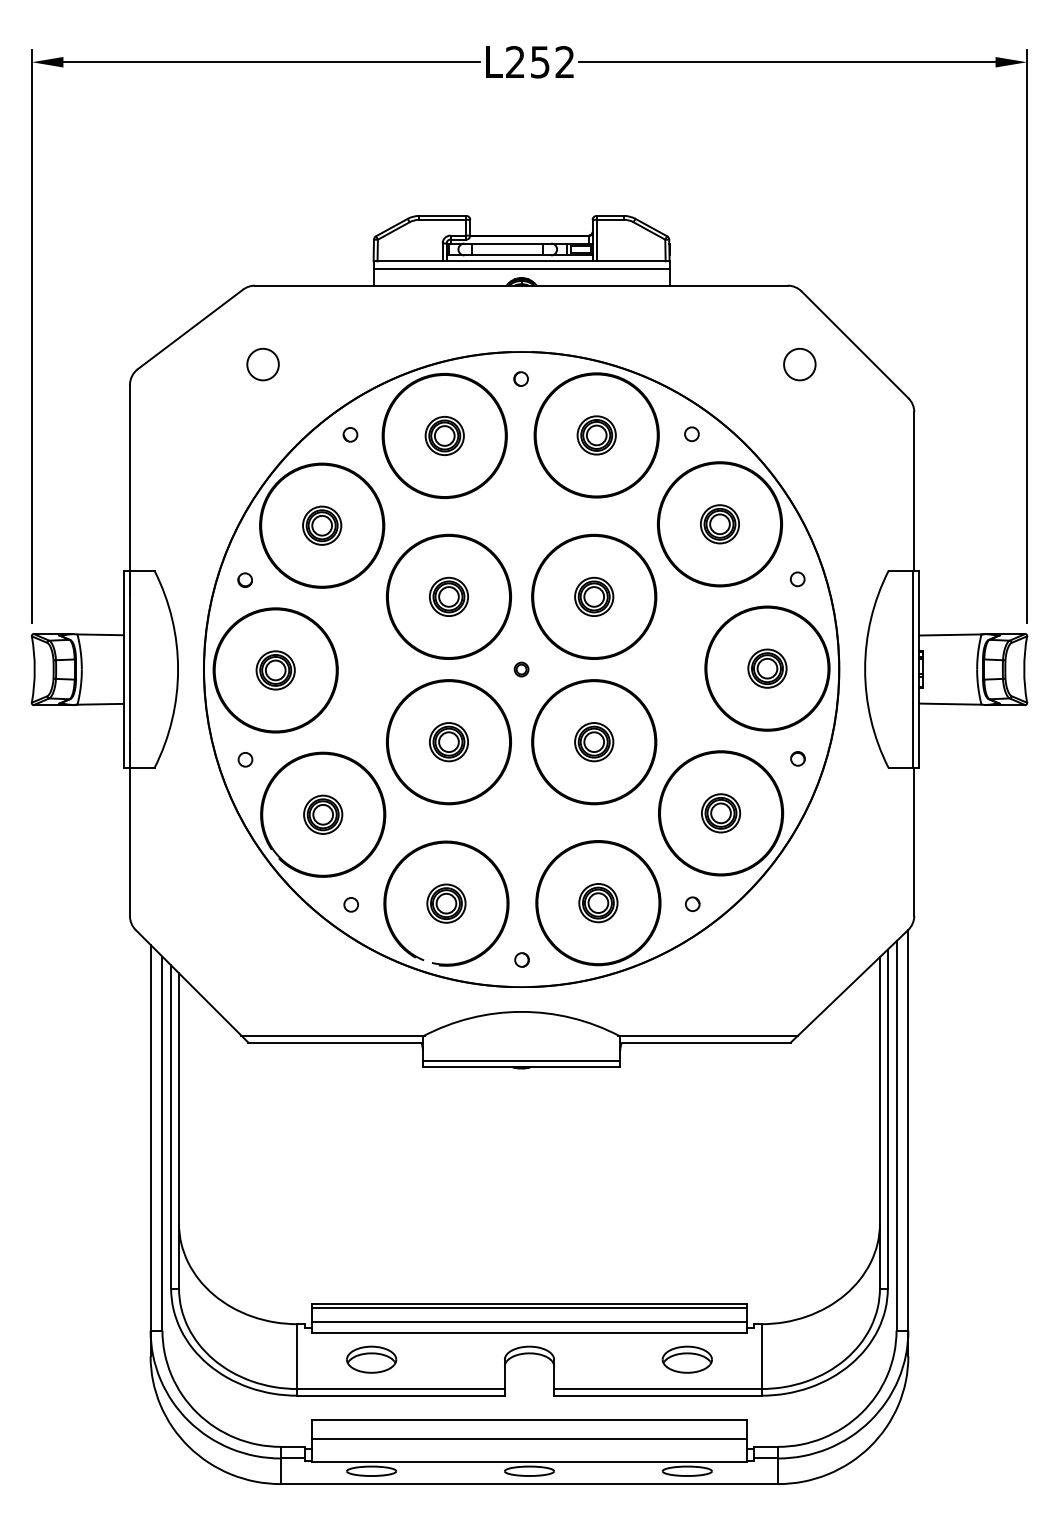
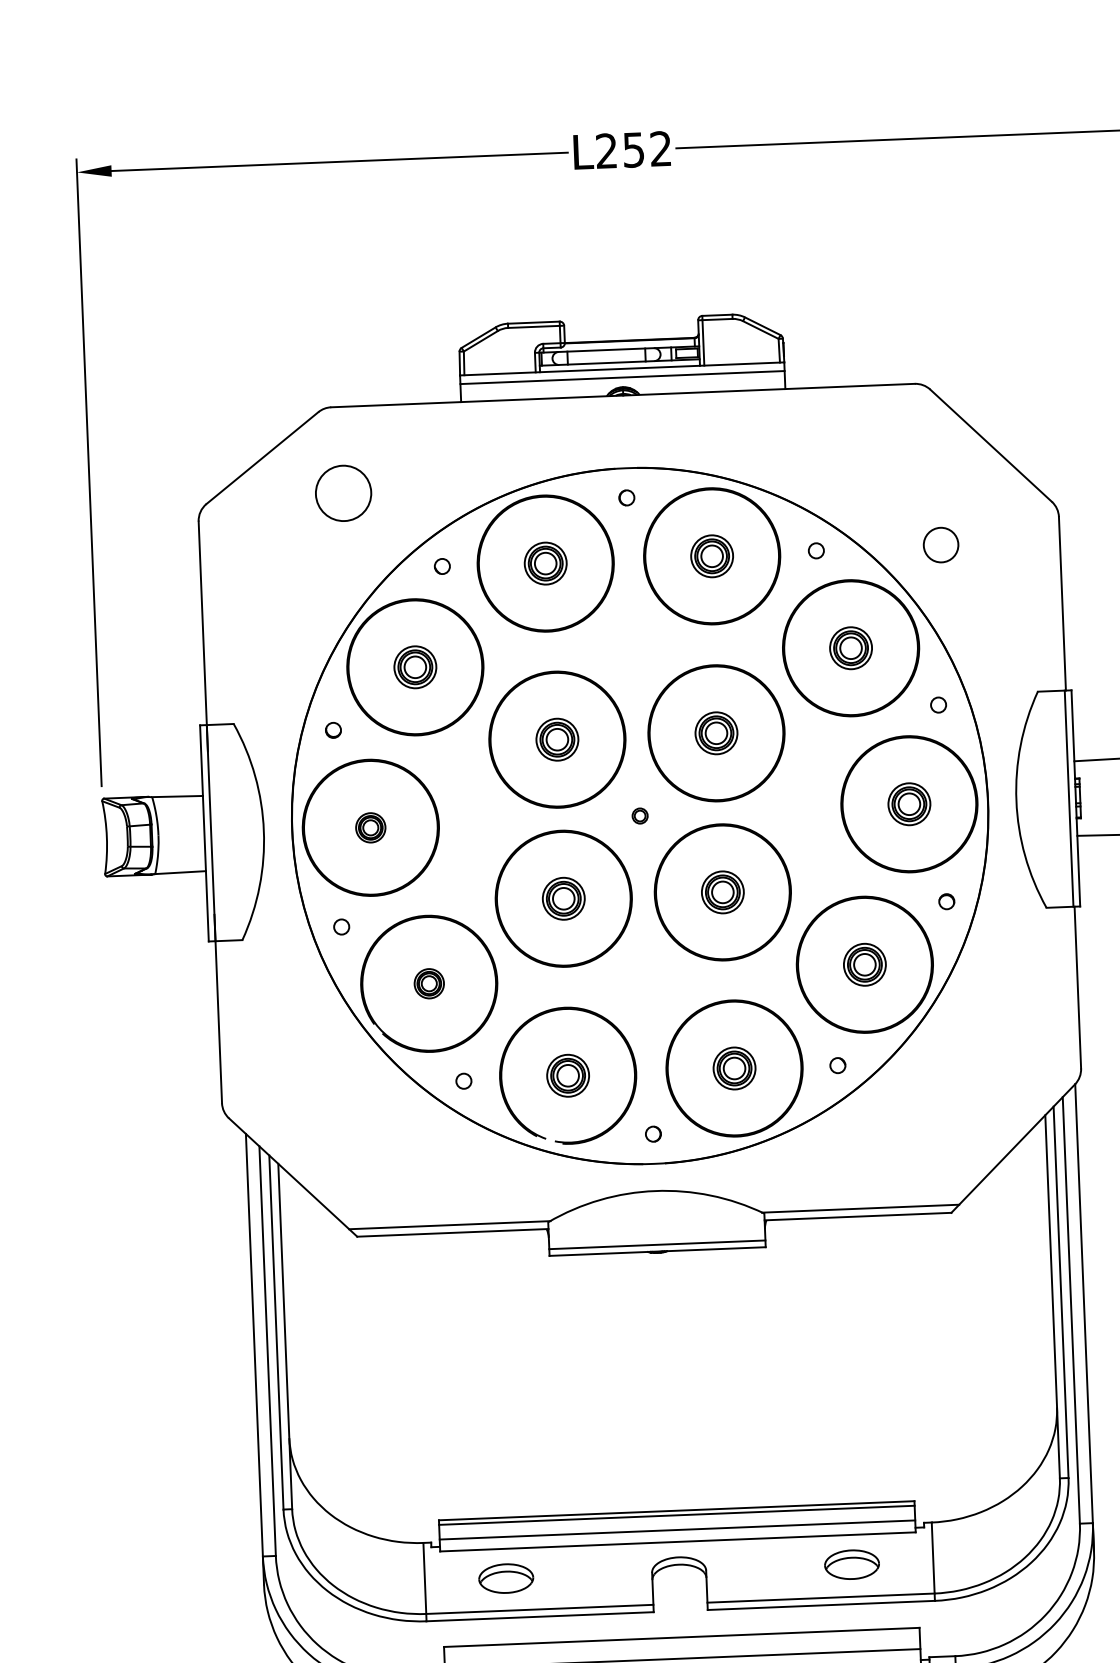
circle: (262, 364) -> (342, 493), size x1.6
circle: (799, 364) -> (940, 545), moved
part: (275, 670) -> (370, 827), size x0.7
part: (323, 814) -> (429, 983), size x0.7

